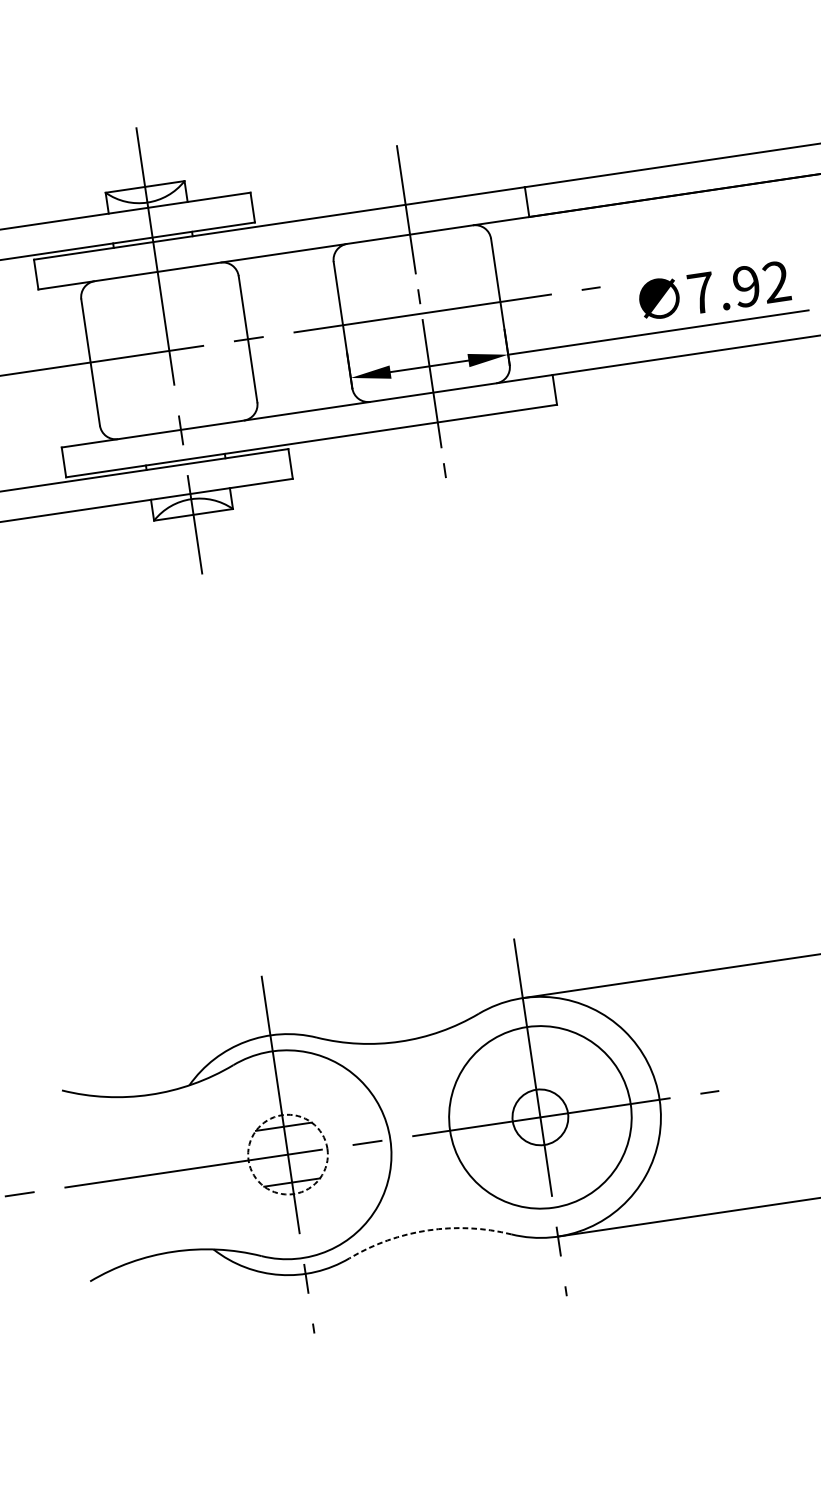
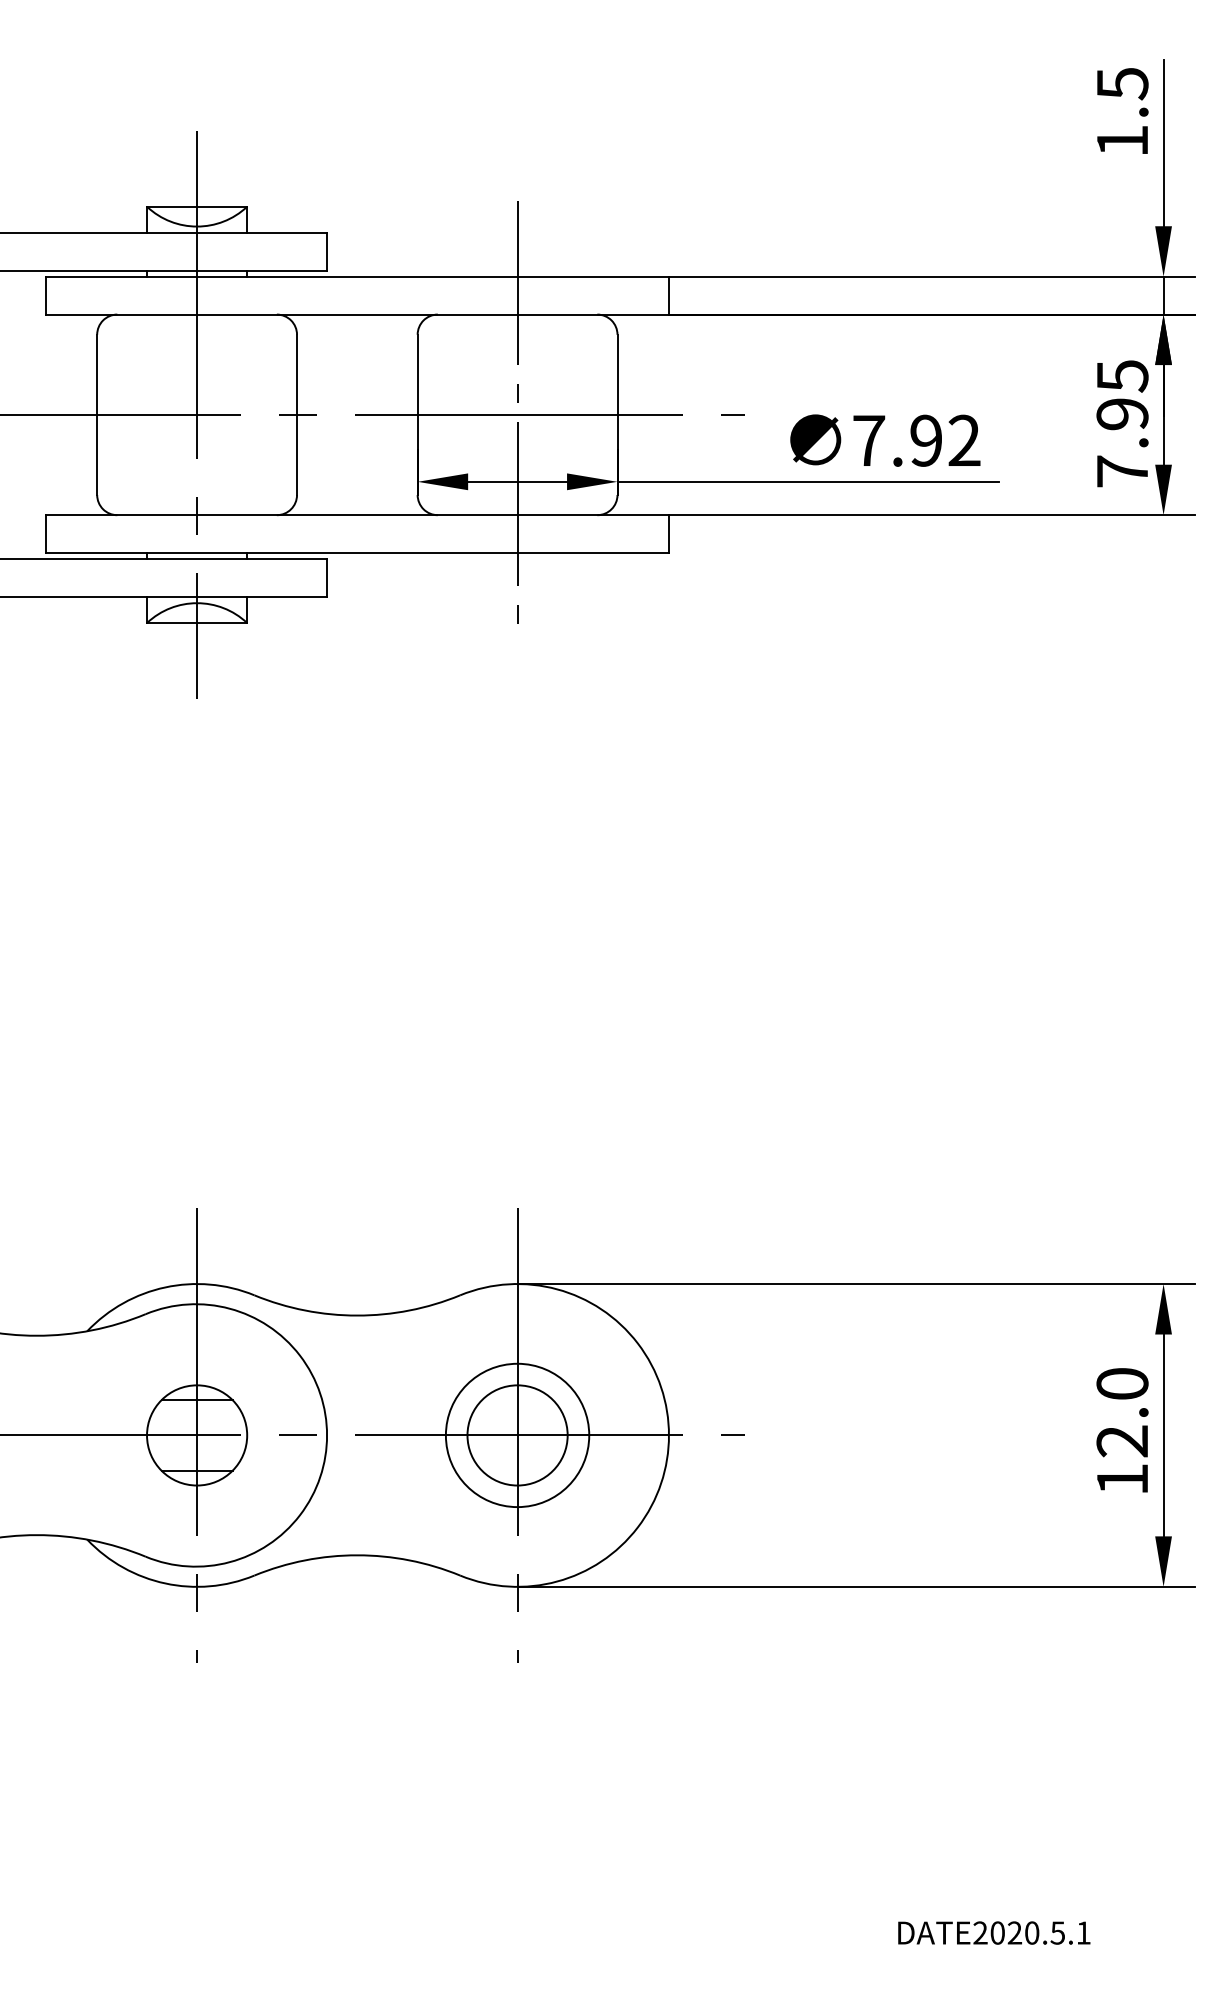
circle: (540, 1117) -> (517, 1435), size x0.62
circle: (540, 1117) -> (517, 1435), size x1.43
circle: (288, 1154) -> (197, 1435), dashed -> solid
arc: (428, 1230) -> (357, 1555), dashed -> solid

